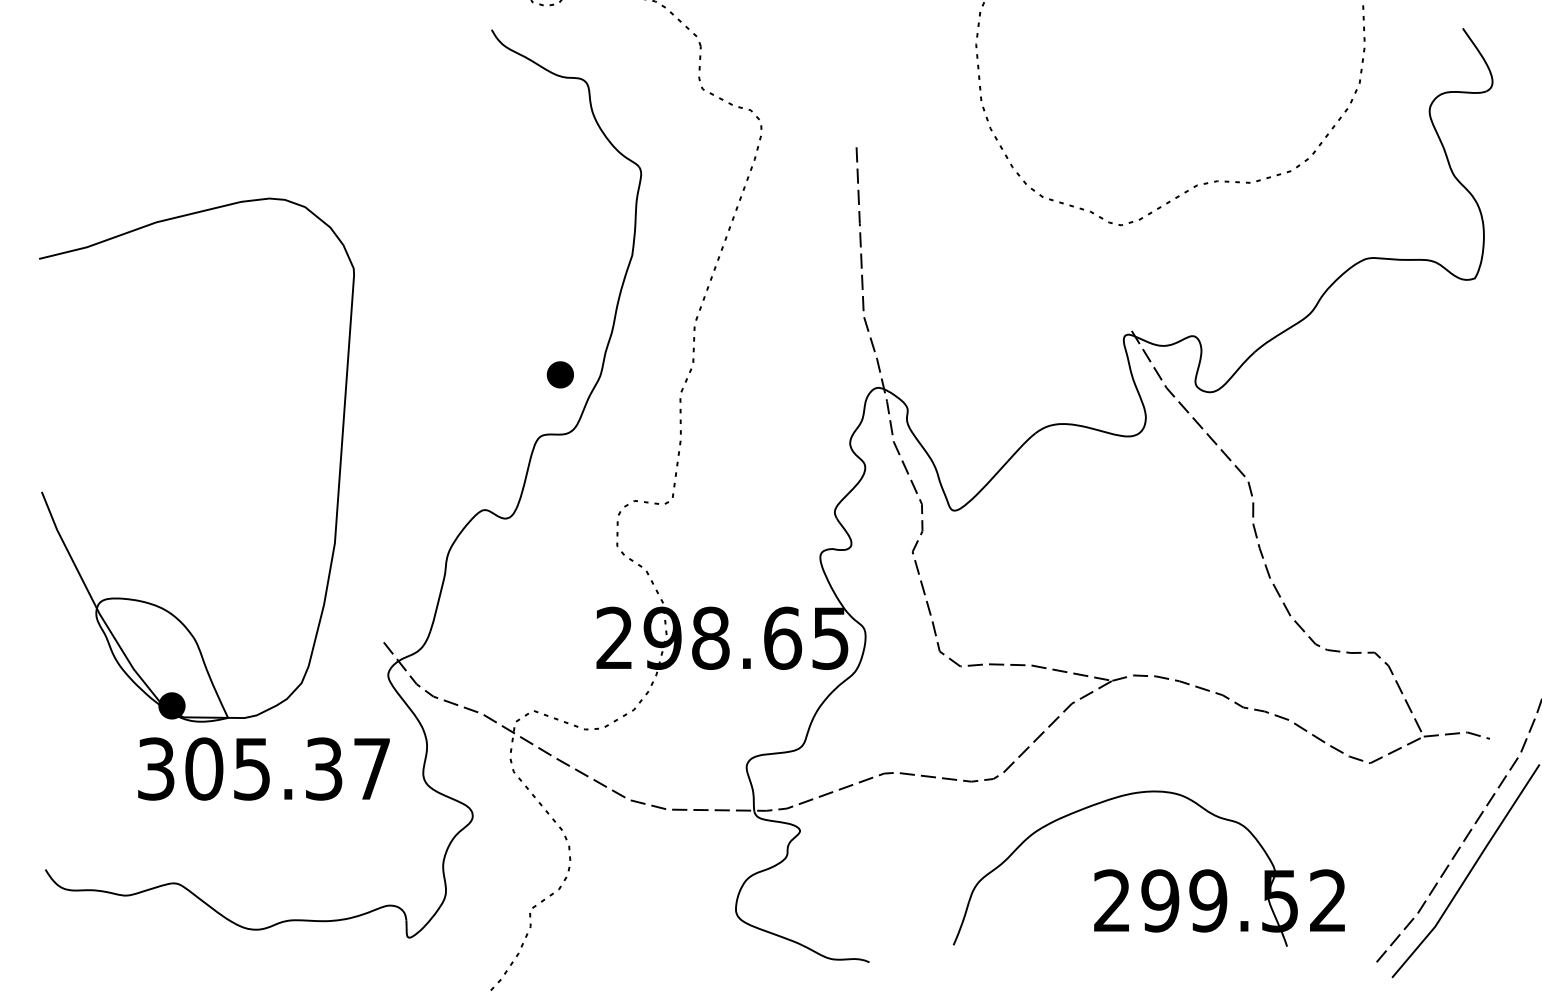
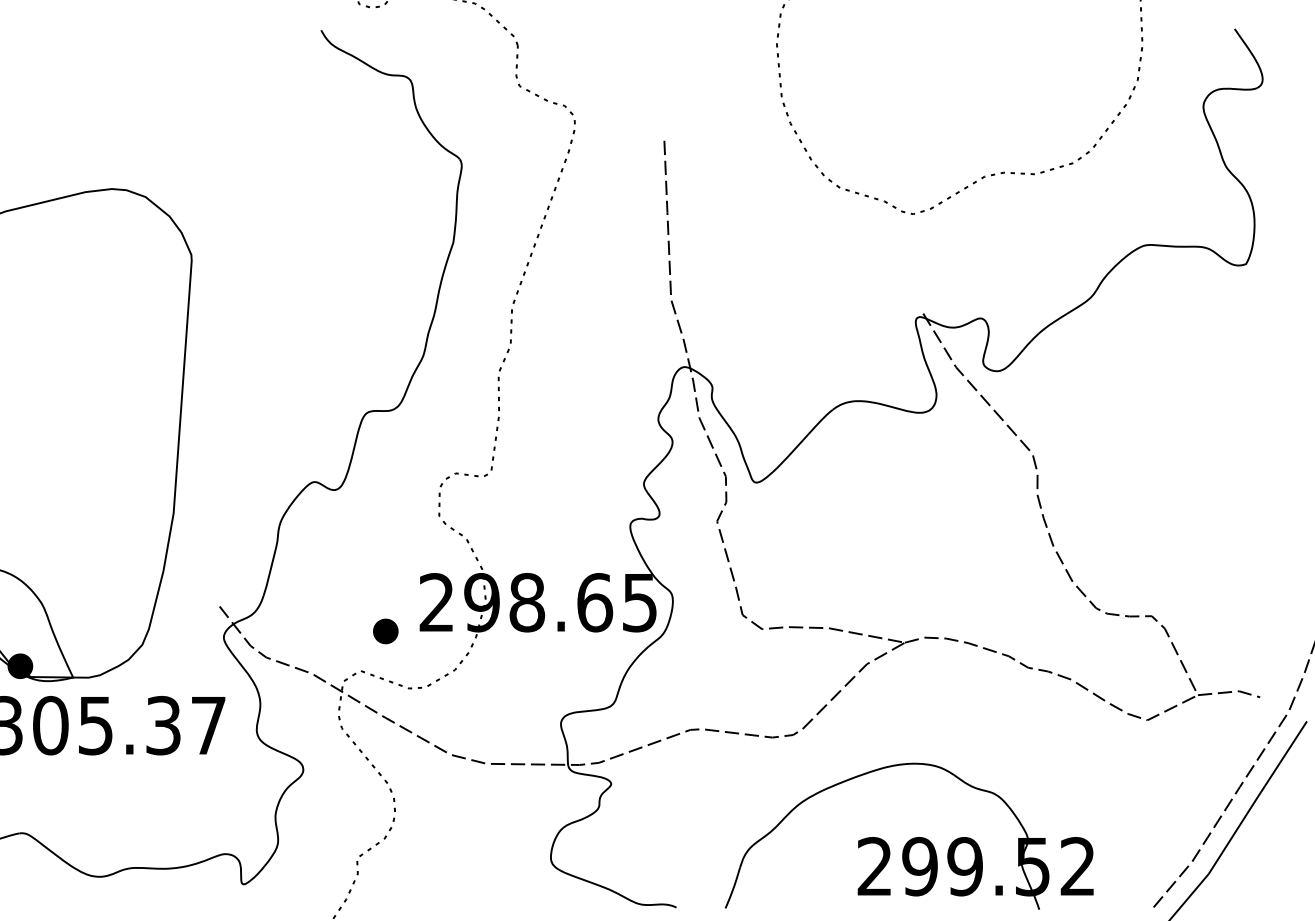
part: (559, 374) -> (384, 631), moved
part: (1148, 868) -> (908, 836), moved

